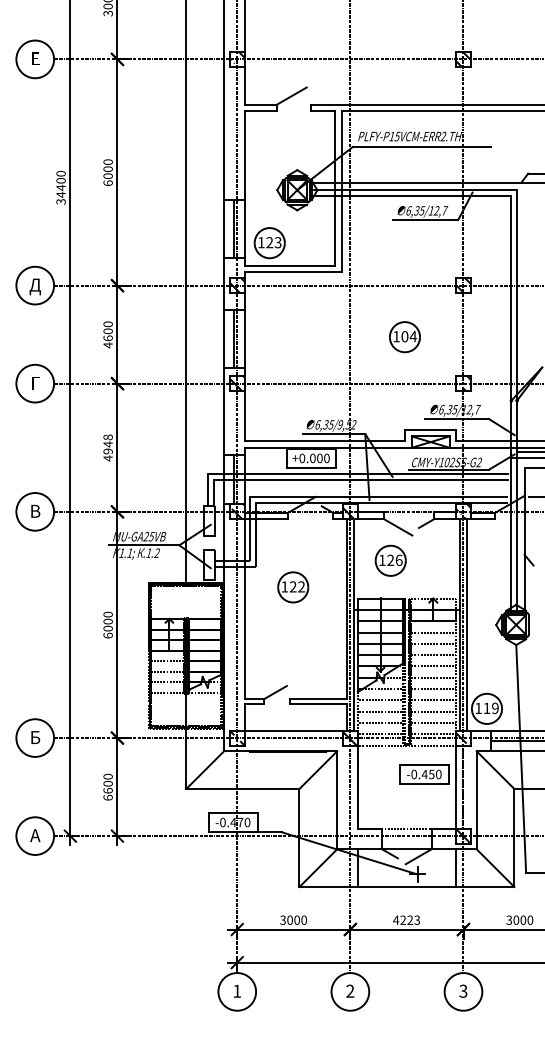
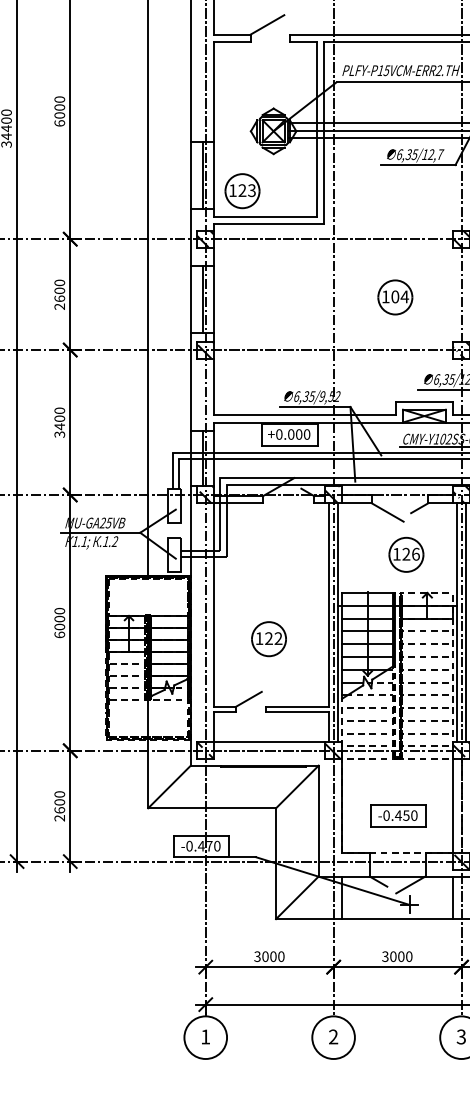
text: (107, 345) -> (59, 306), 4600 -> 2600
text: (107, 447) -> (59, 422), 4948 -> 3400
part: (390, 560) -> (406, 554), moved
part: (293, 587) -> (269, 639), moved
part: (424, 774) -> (398, 815), moved
text: (107, 797) -> (59, 817), 6600 -> 2600
text: (406, 919) -> (397, 955), 4223 -> 3000

